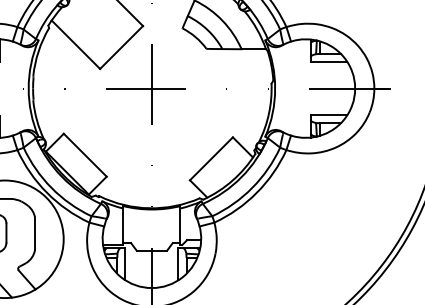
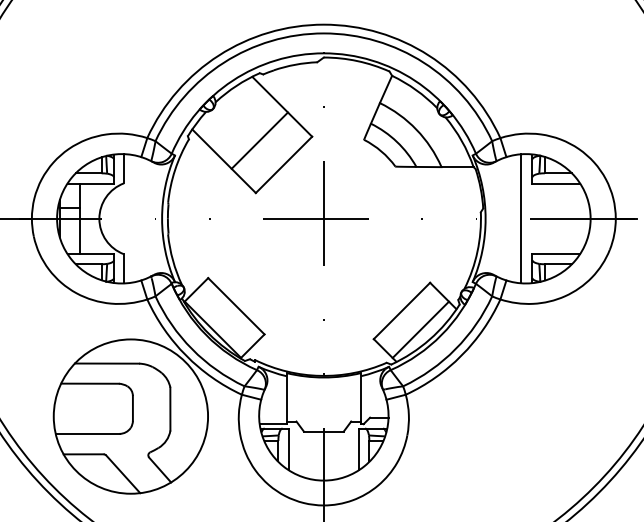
line: (102, 28) -> (259, 140), added
line: (302, 88) -> (521, 218), added
line: (225, 172) -> (420, 329), added

